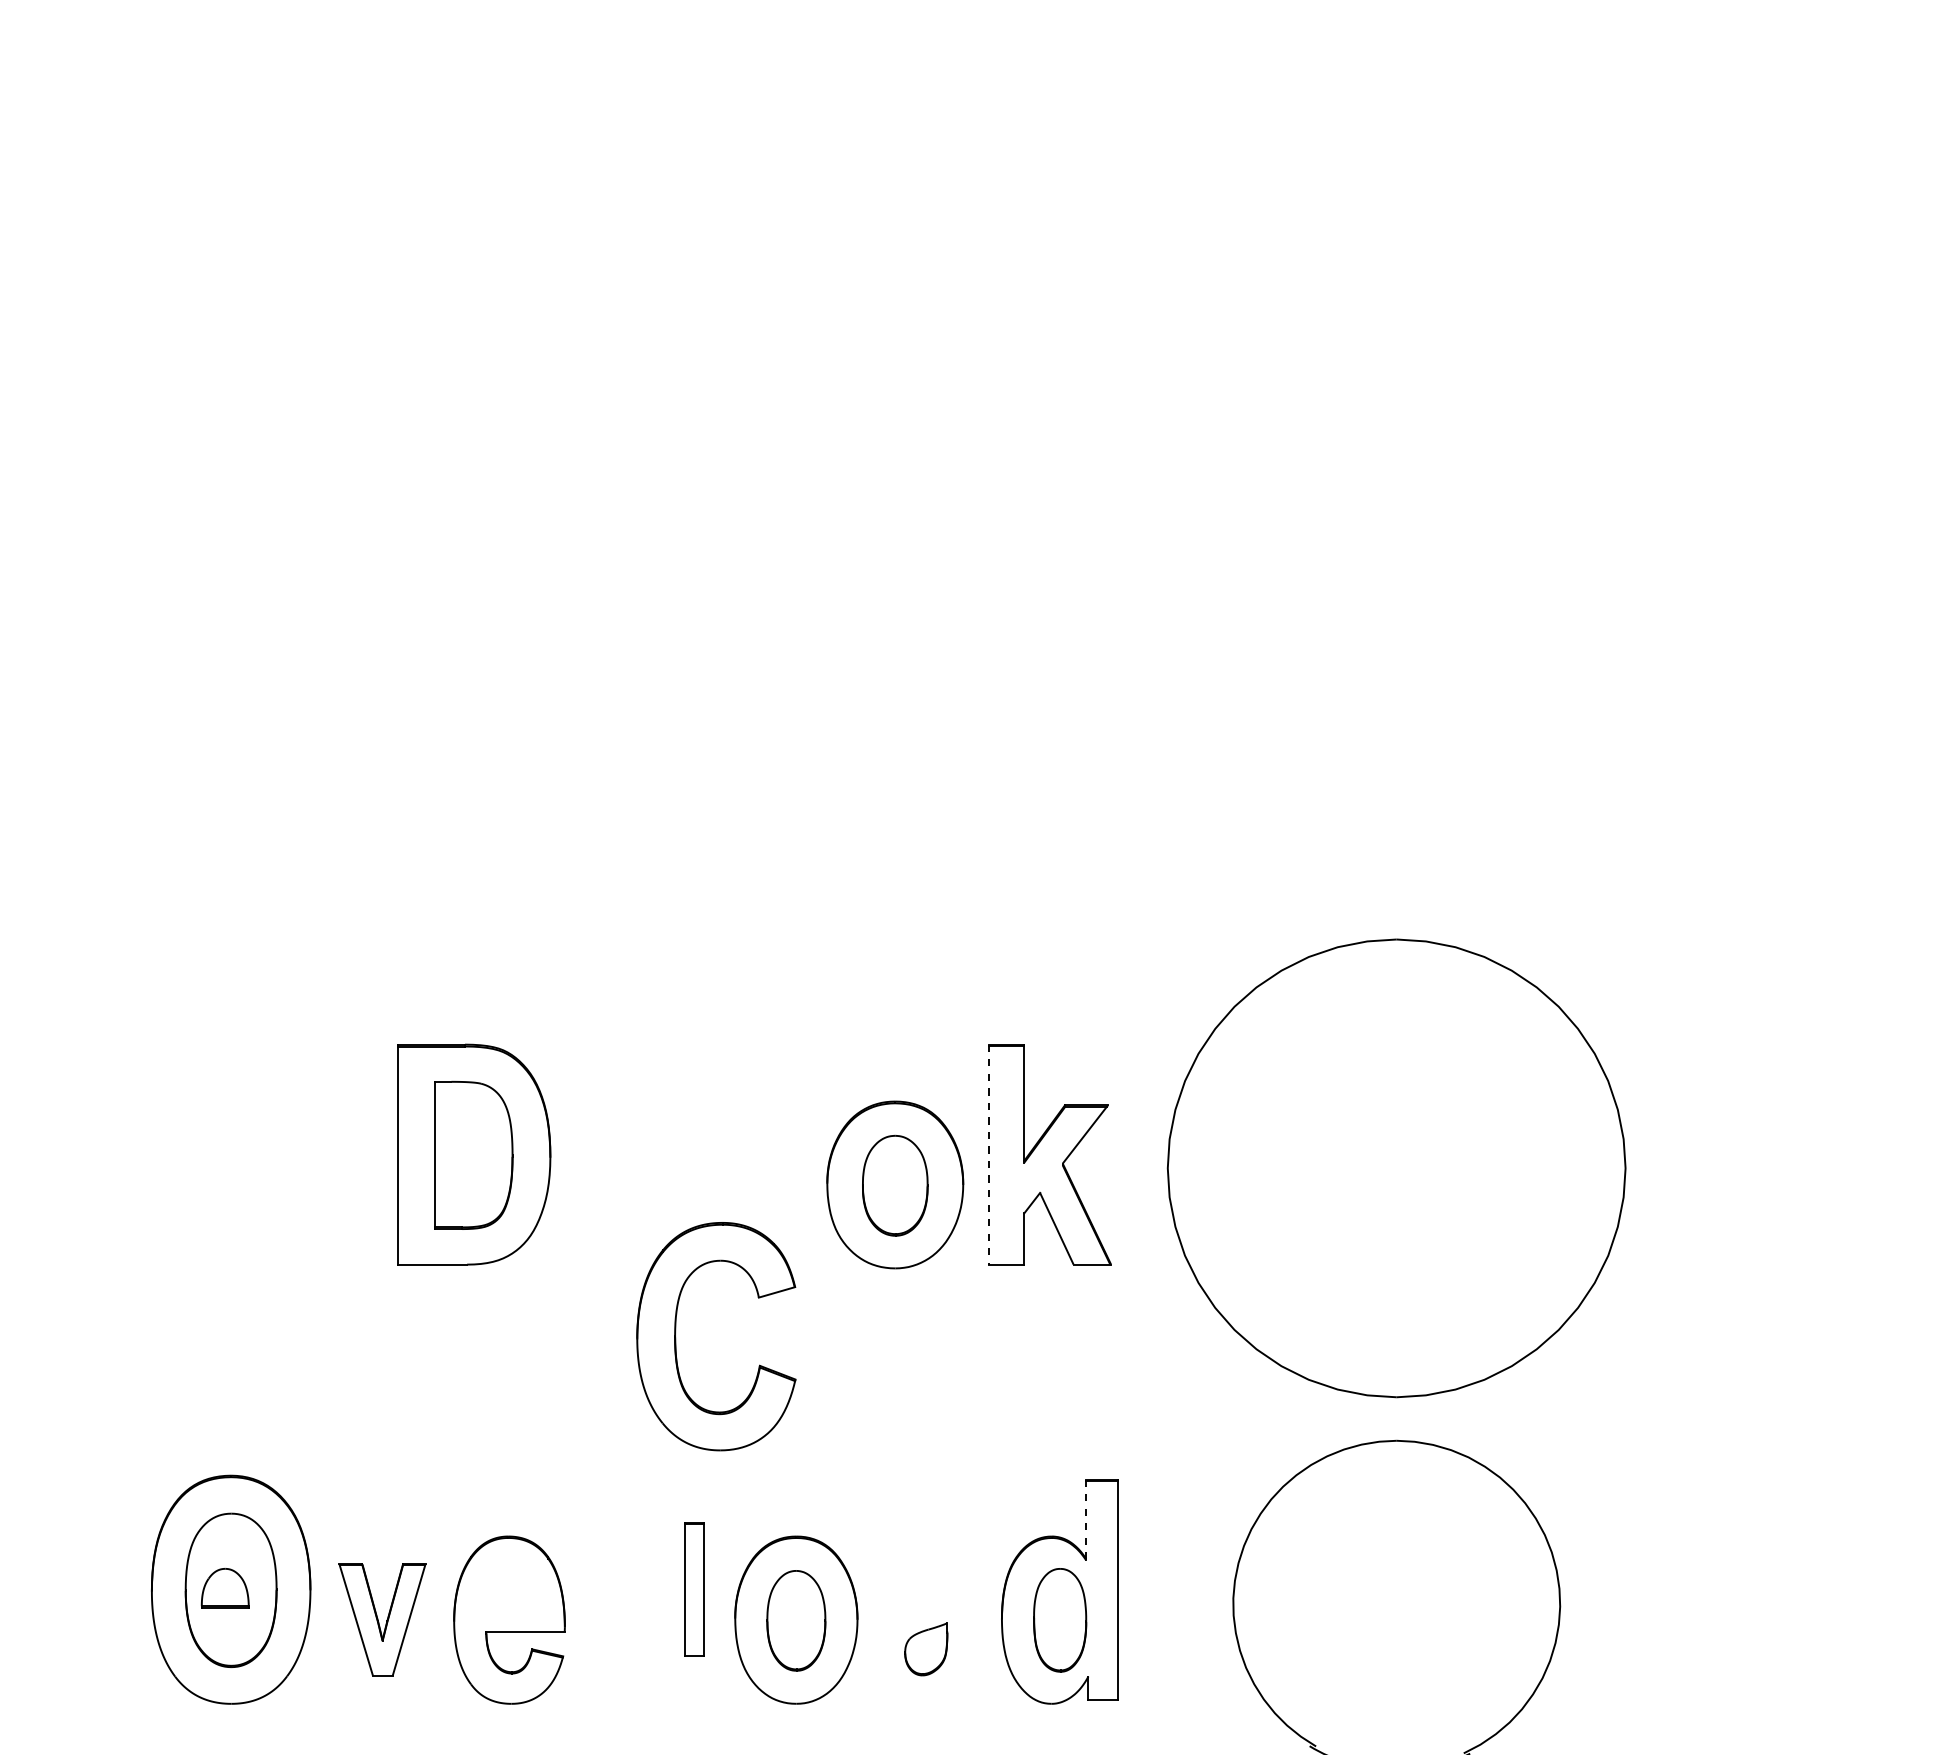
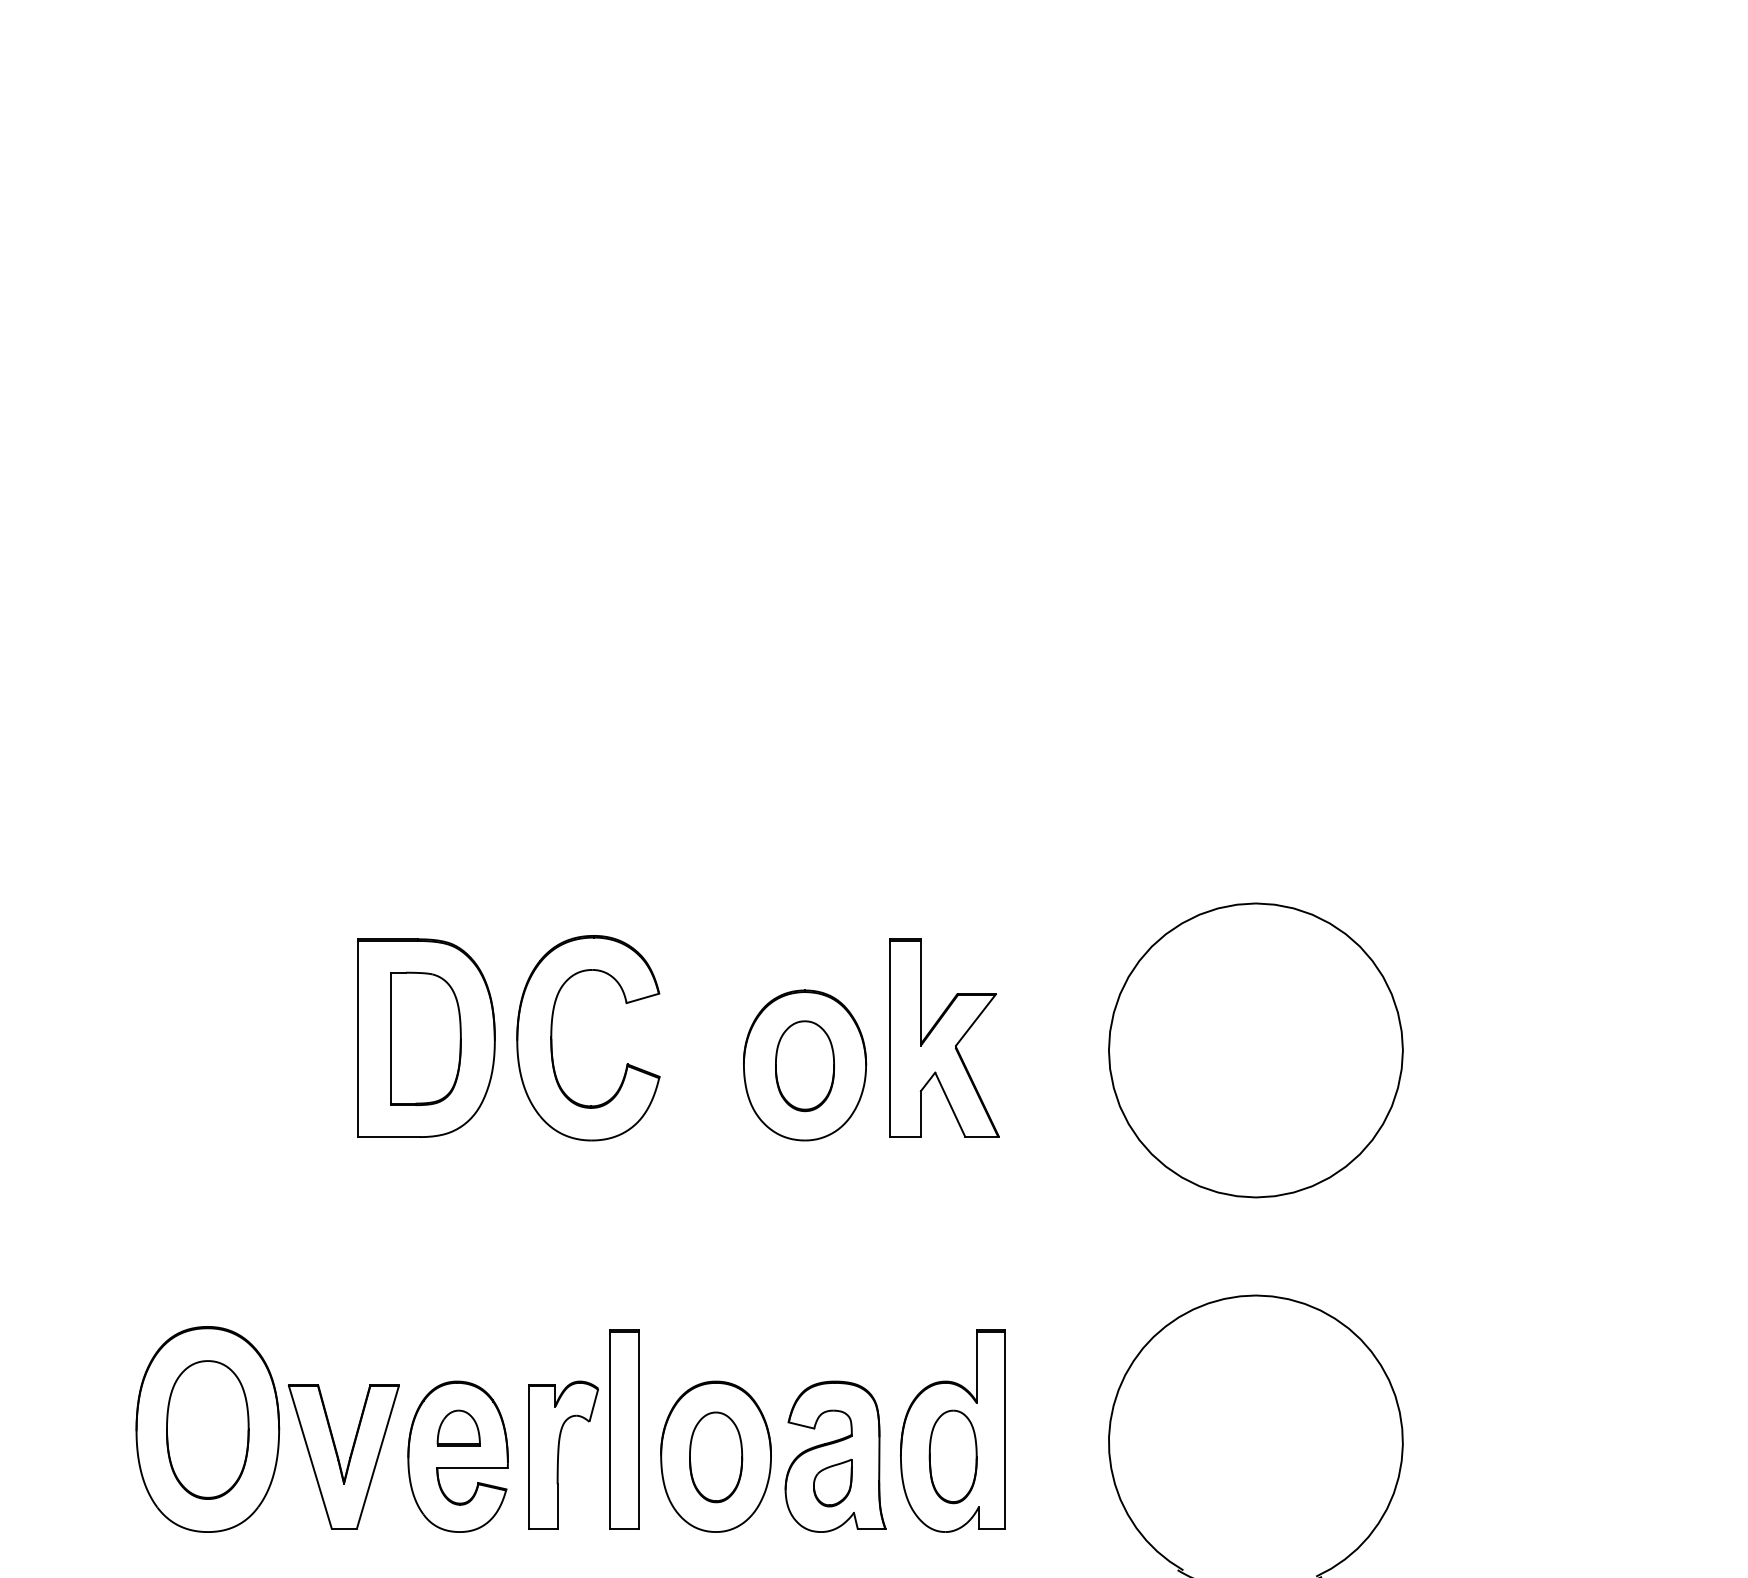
line: (989, 1154) -> (889, 1038), dashed -> solid
part: (1396, 1167) -> (1255, 1049), size x0.71
part: (676, 1337) -> (552, 1038), moved
line: (1086, 1519) -> (976, 1366), dashed -> solid
part: (224, 1588) -> (458, 1428), moved
part: (694, 1589) -> (624, 1429), size x1.67
part: (627, 1617) -> (564, 1454), added
part: (382, 1619) -> (343, 1456), size x1.43
part: (928, 1619) -> (834, 1456), added

